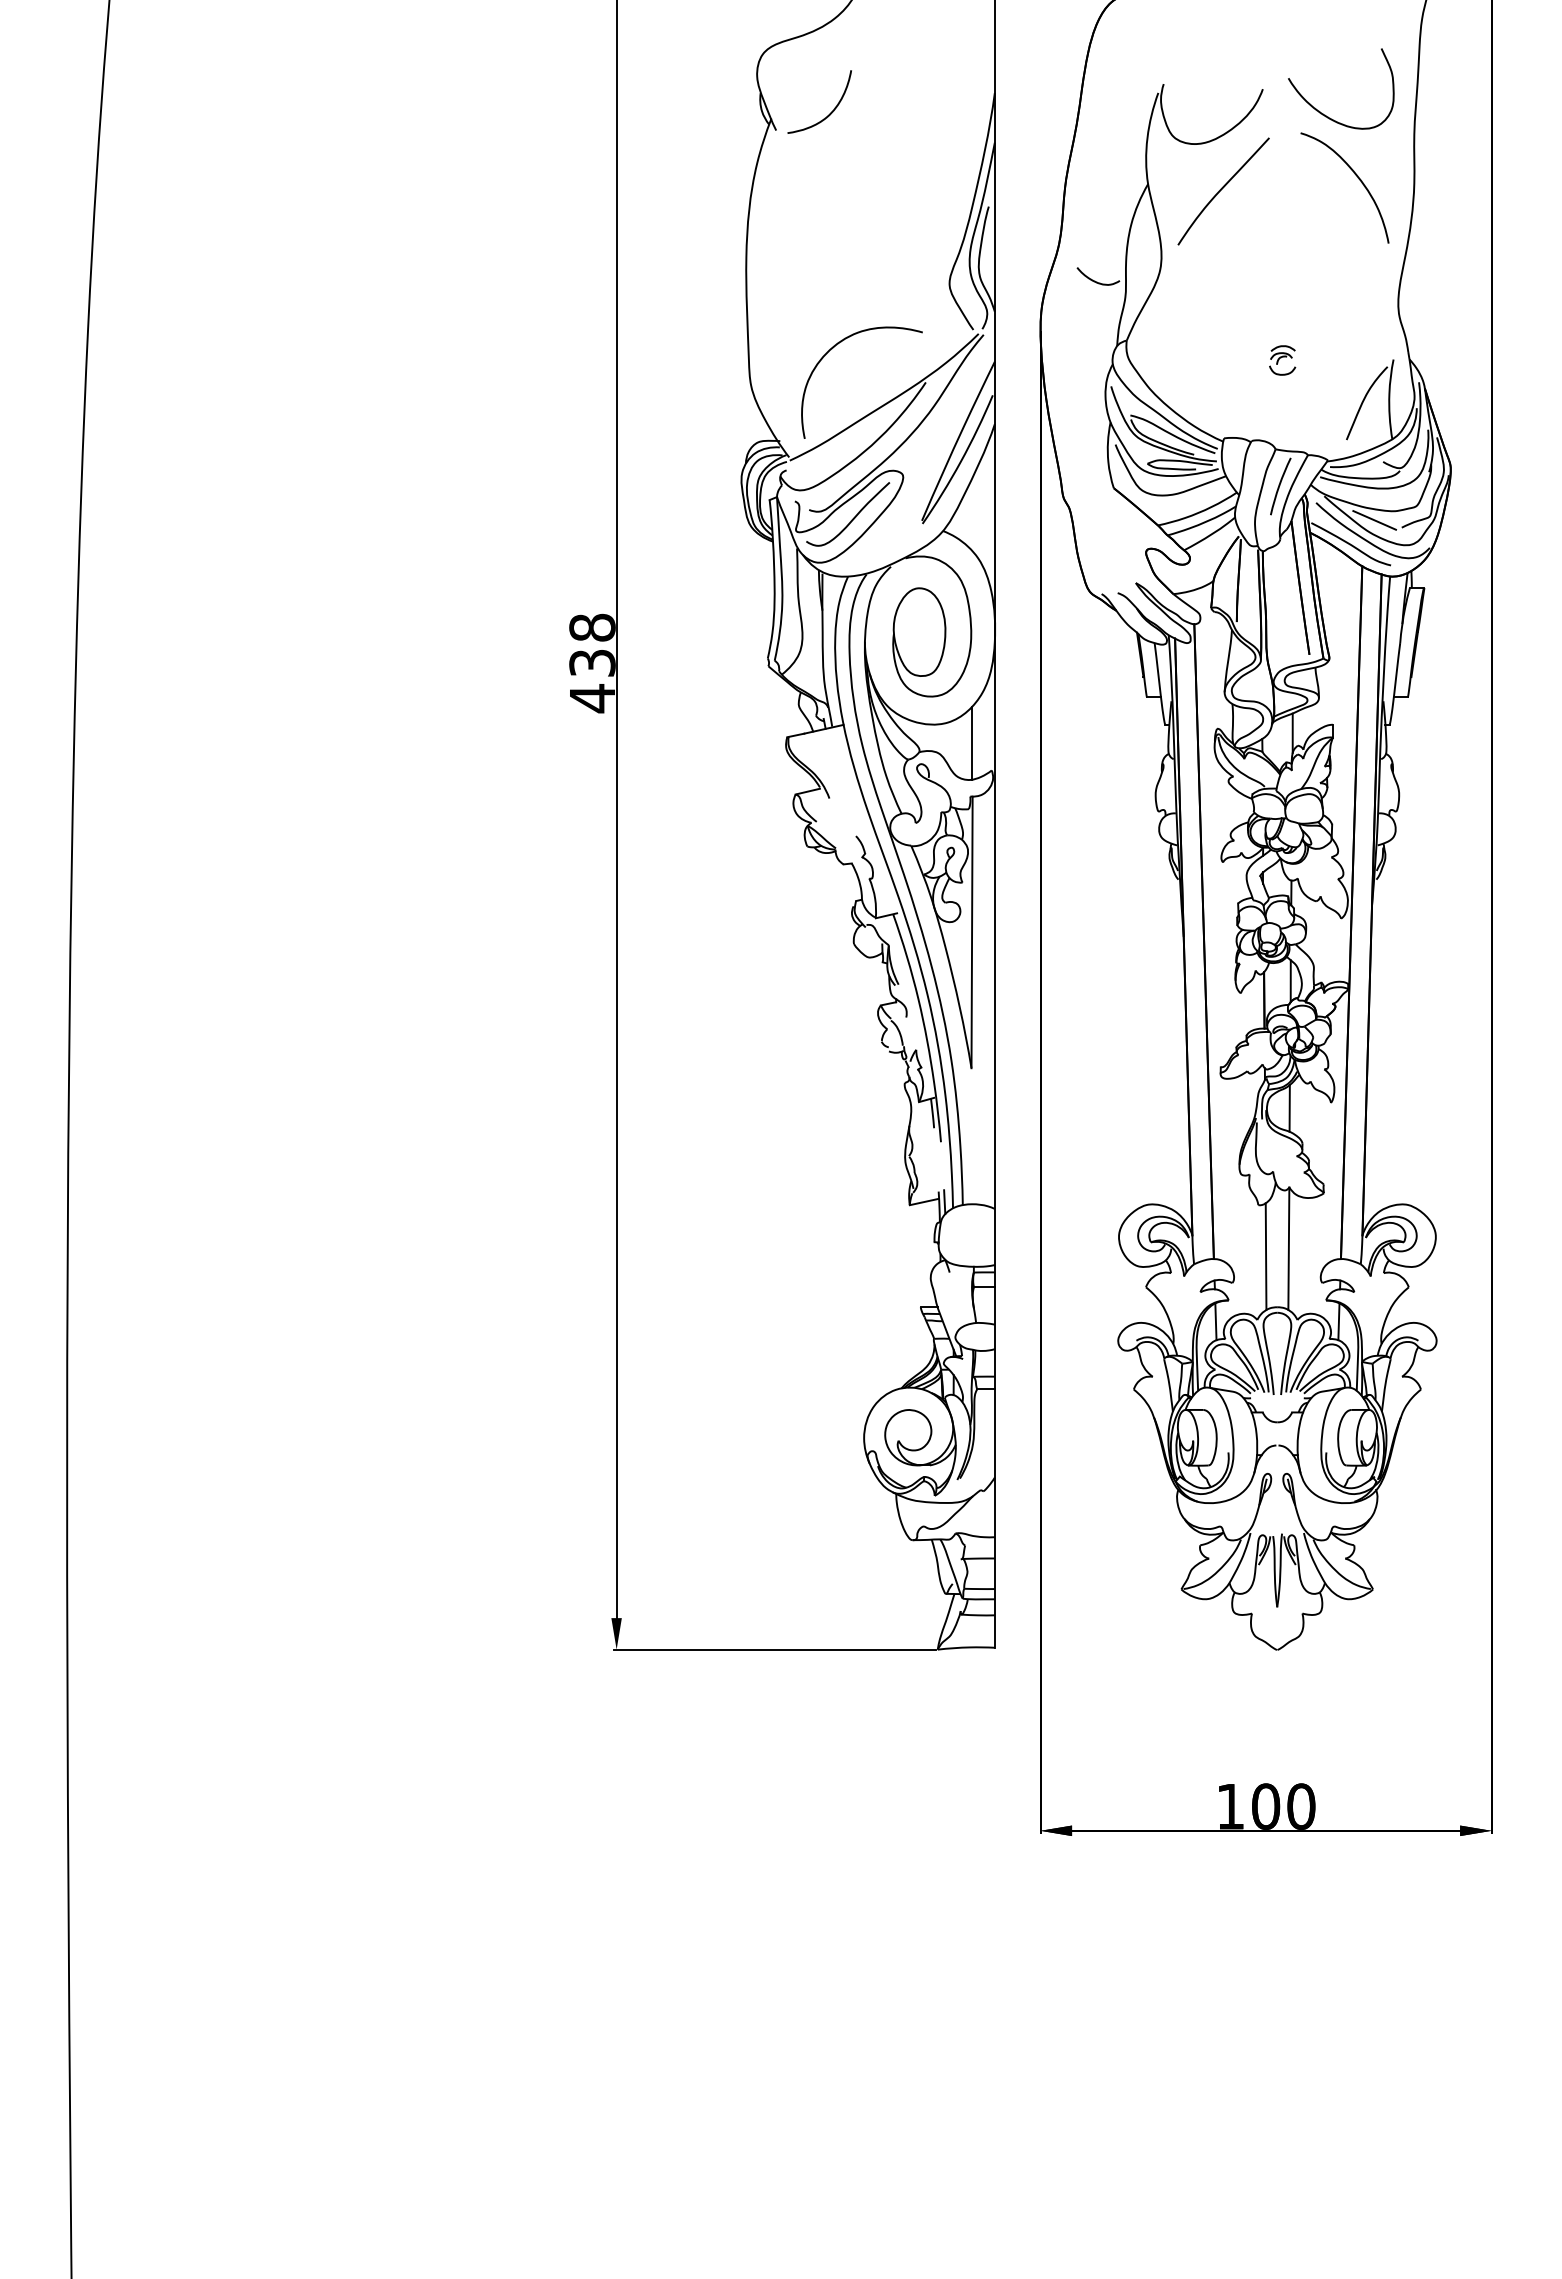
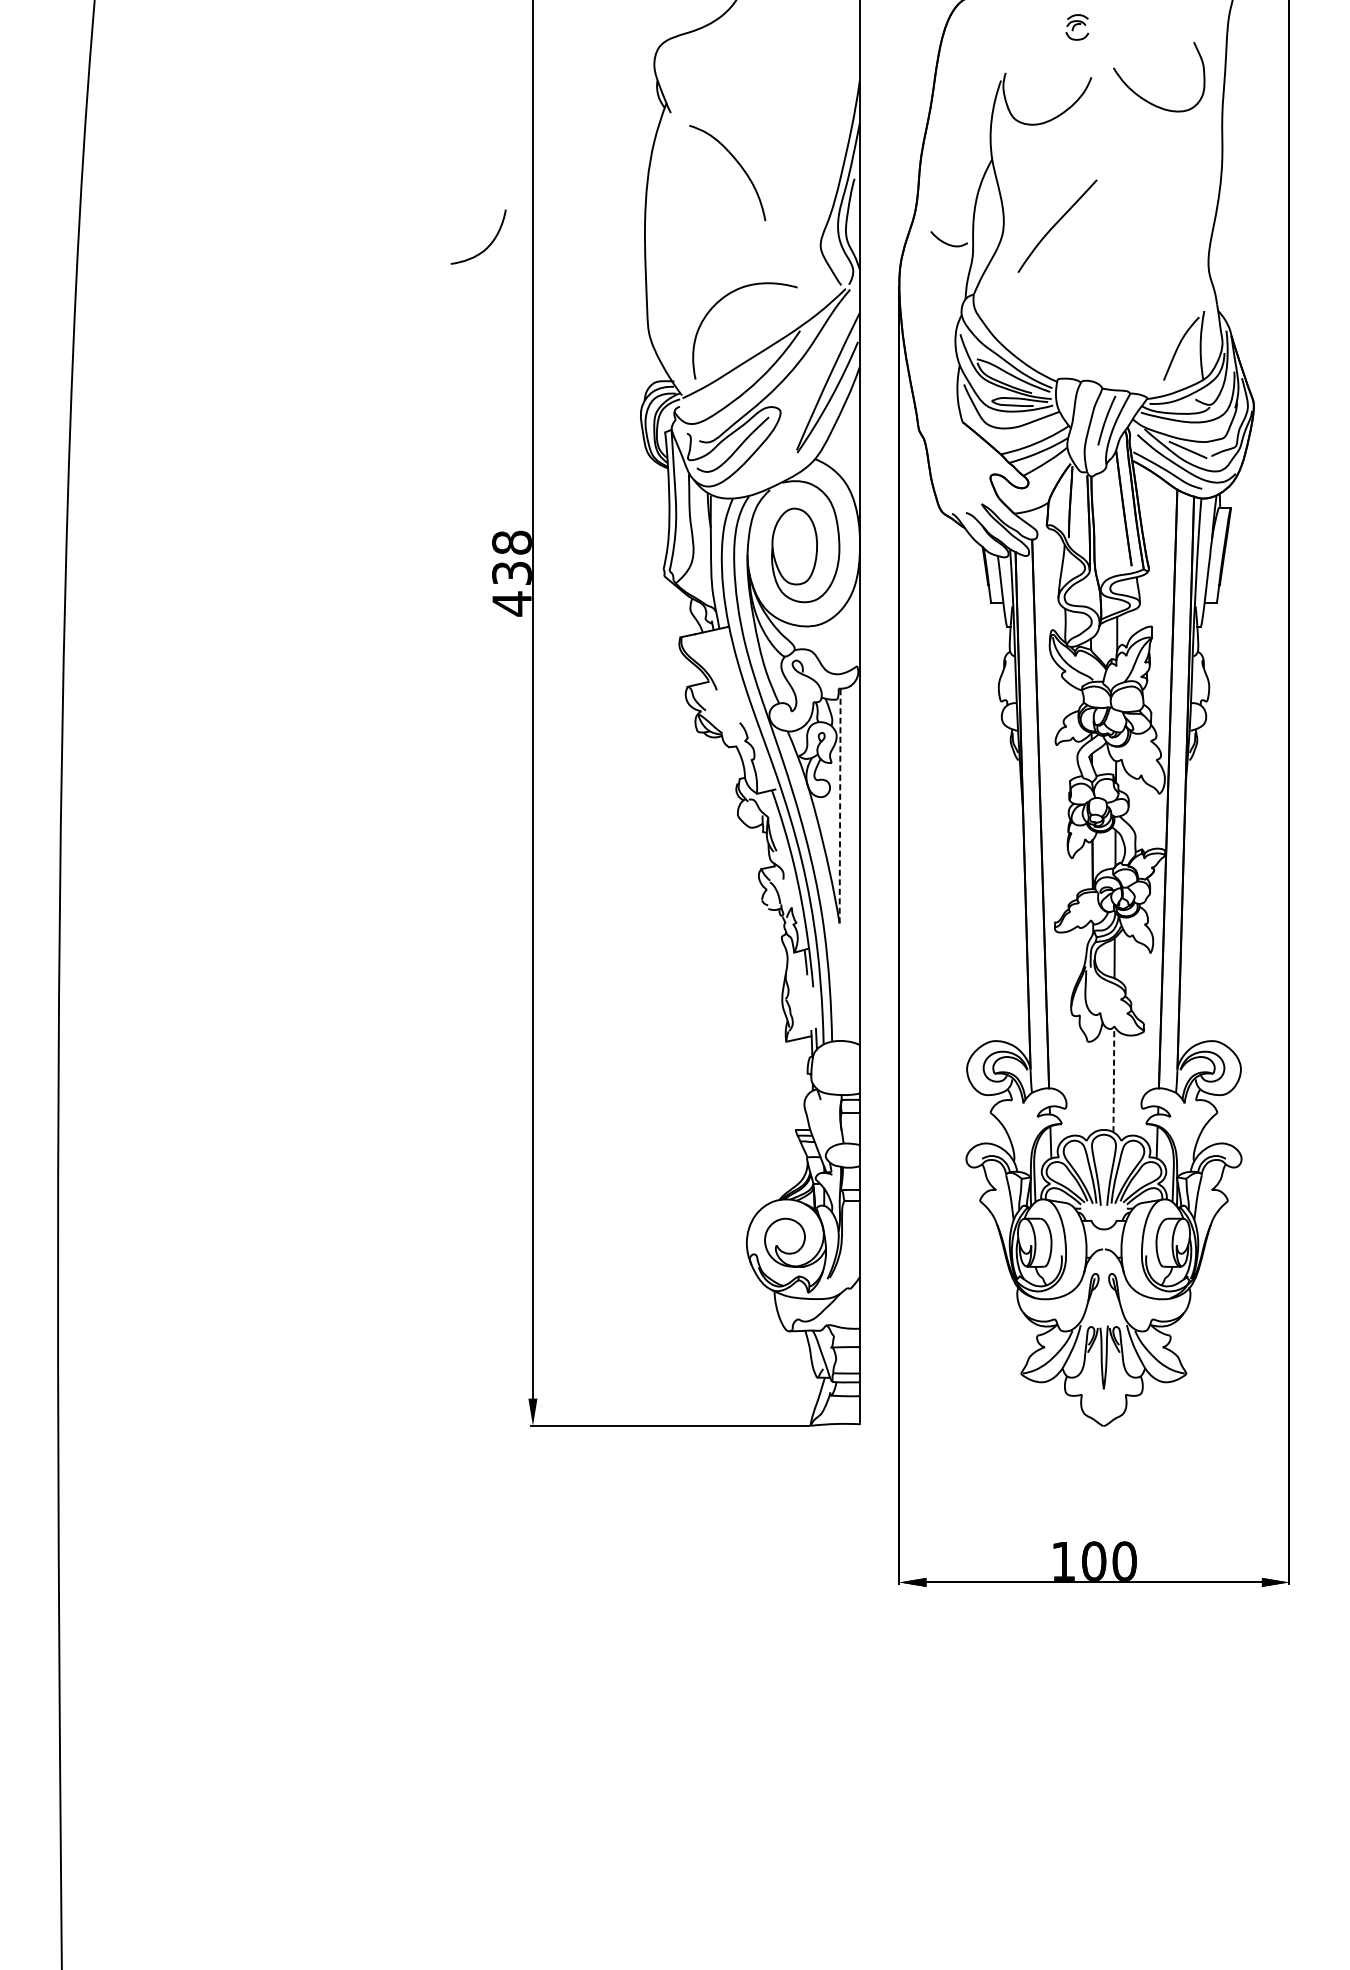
curve: (830, 112) -> (487, 246), moved
curve: (1358, 179) -> (739, 165), moved
curve: (1222, 189) -> (1056, 224), moved
part: (1282, 360) -> (1077, 27), moved
line: (971, 743) -> (839, 642), removed
line: (972, 932) -> (840, 806), solid -> dashed
line: (1288, 1248) -> (1113, 1079), solid -> dashed
line: (1265, 1256) -> (1093, 1086), removed

